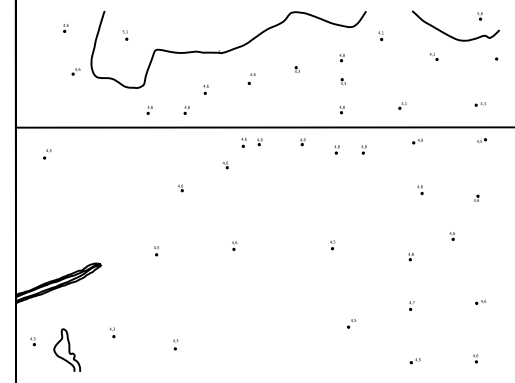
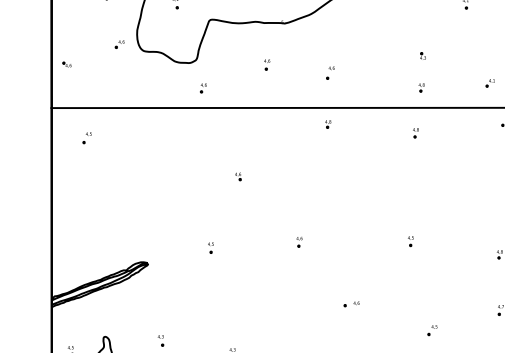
part: (341, 58) -> (420, 29), removed
part: (296, 69) -> (369, 42), removed
part: (251, 78) -> (330, 72), moved
part: (29, 88) -> (66, 63), added
part: (186, 110) -> (245, 88), removed
part: (243, 142) -> (309, 124), removed
part: (302, 142) -> (376, 124), removed
part: (363, 149) -> (445, 132), removed
part: (225, 165) -> (289, 151), removed
part: (280, 300) -> (351, 304), added

